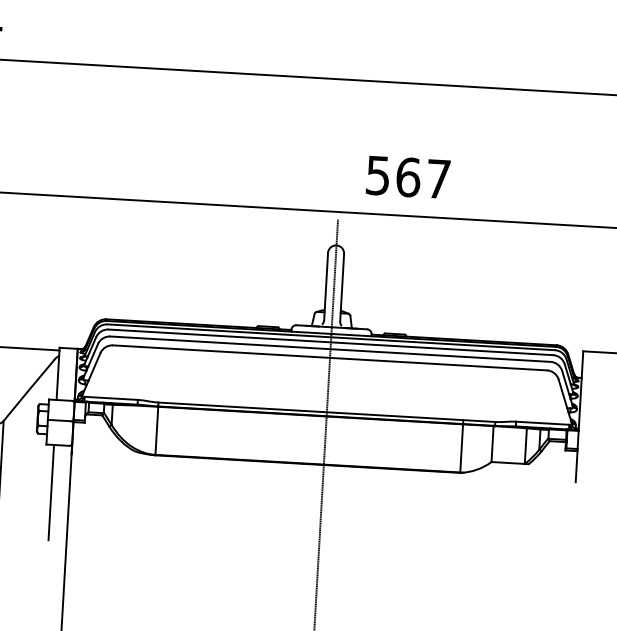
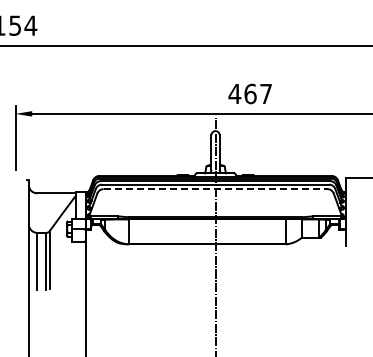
text: (377, 176) -> (234, 94), 567 -> 467
line: (329, 358) -> (215, 189), solid -> dashed
line: (51, 492) -> (76, 266), removed

